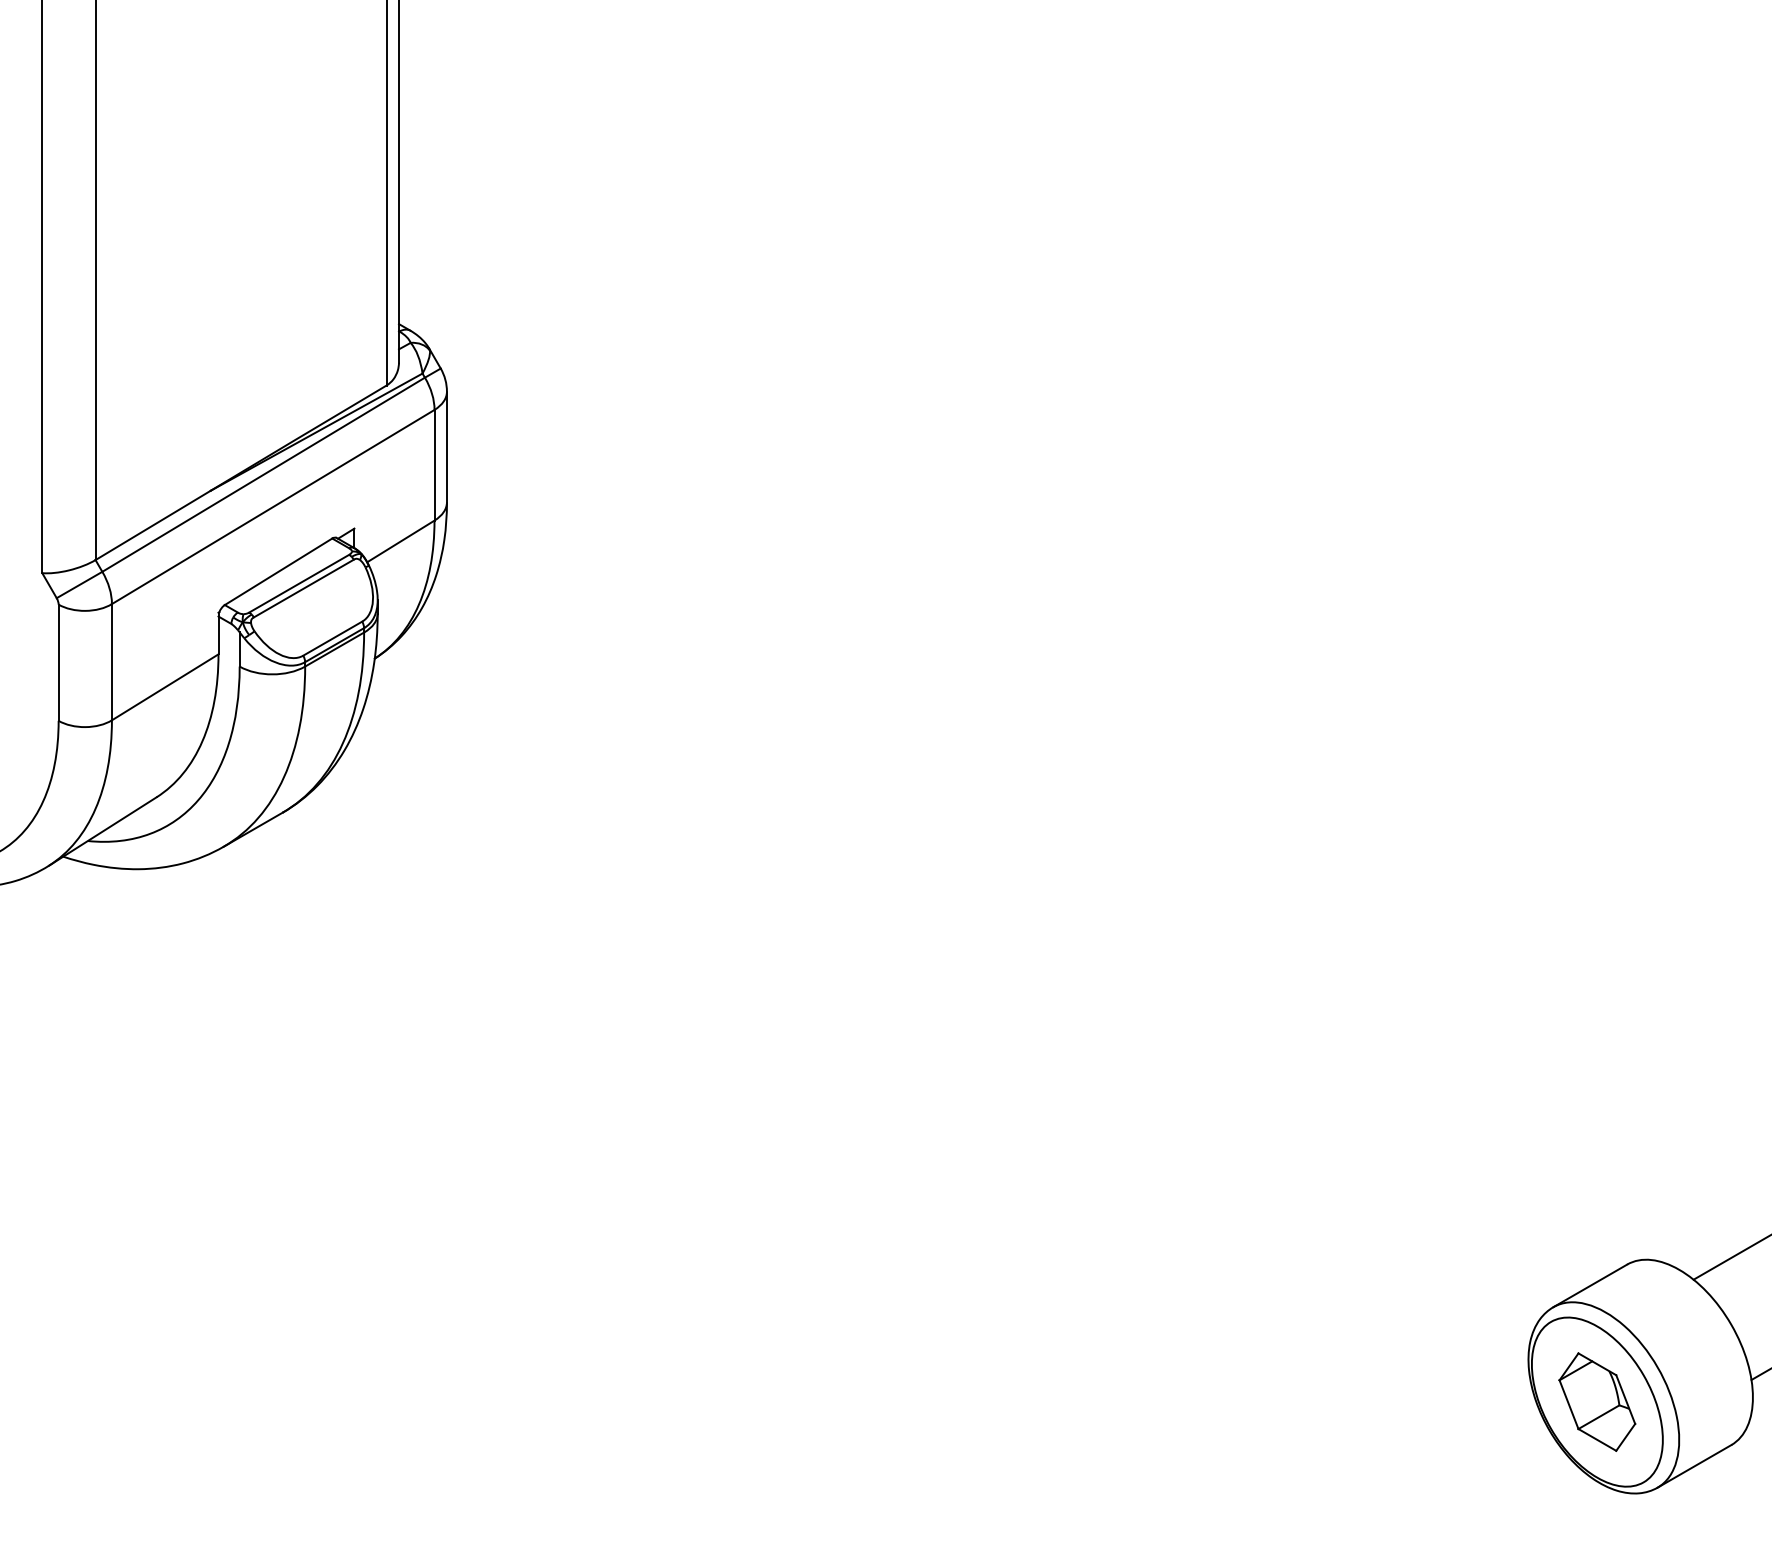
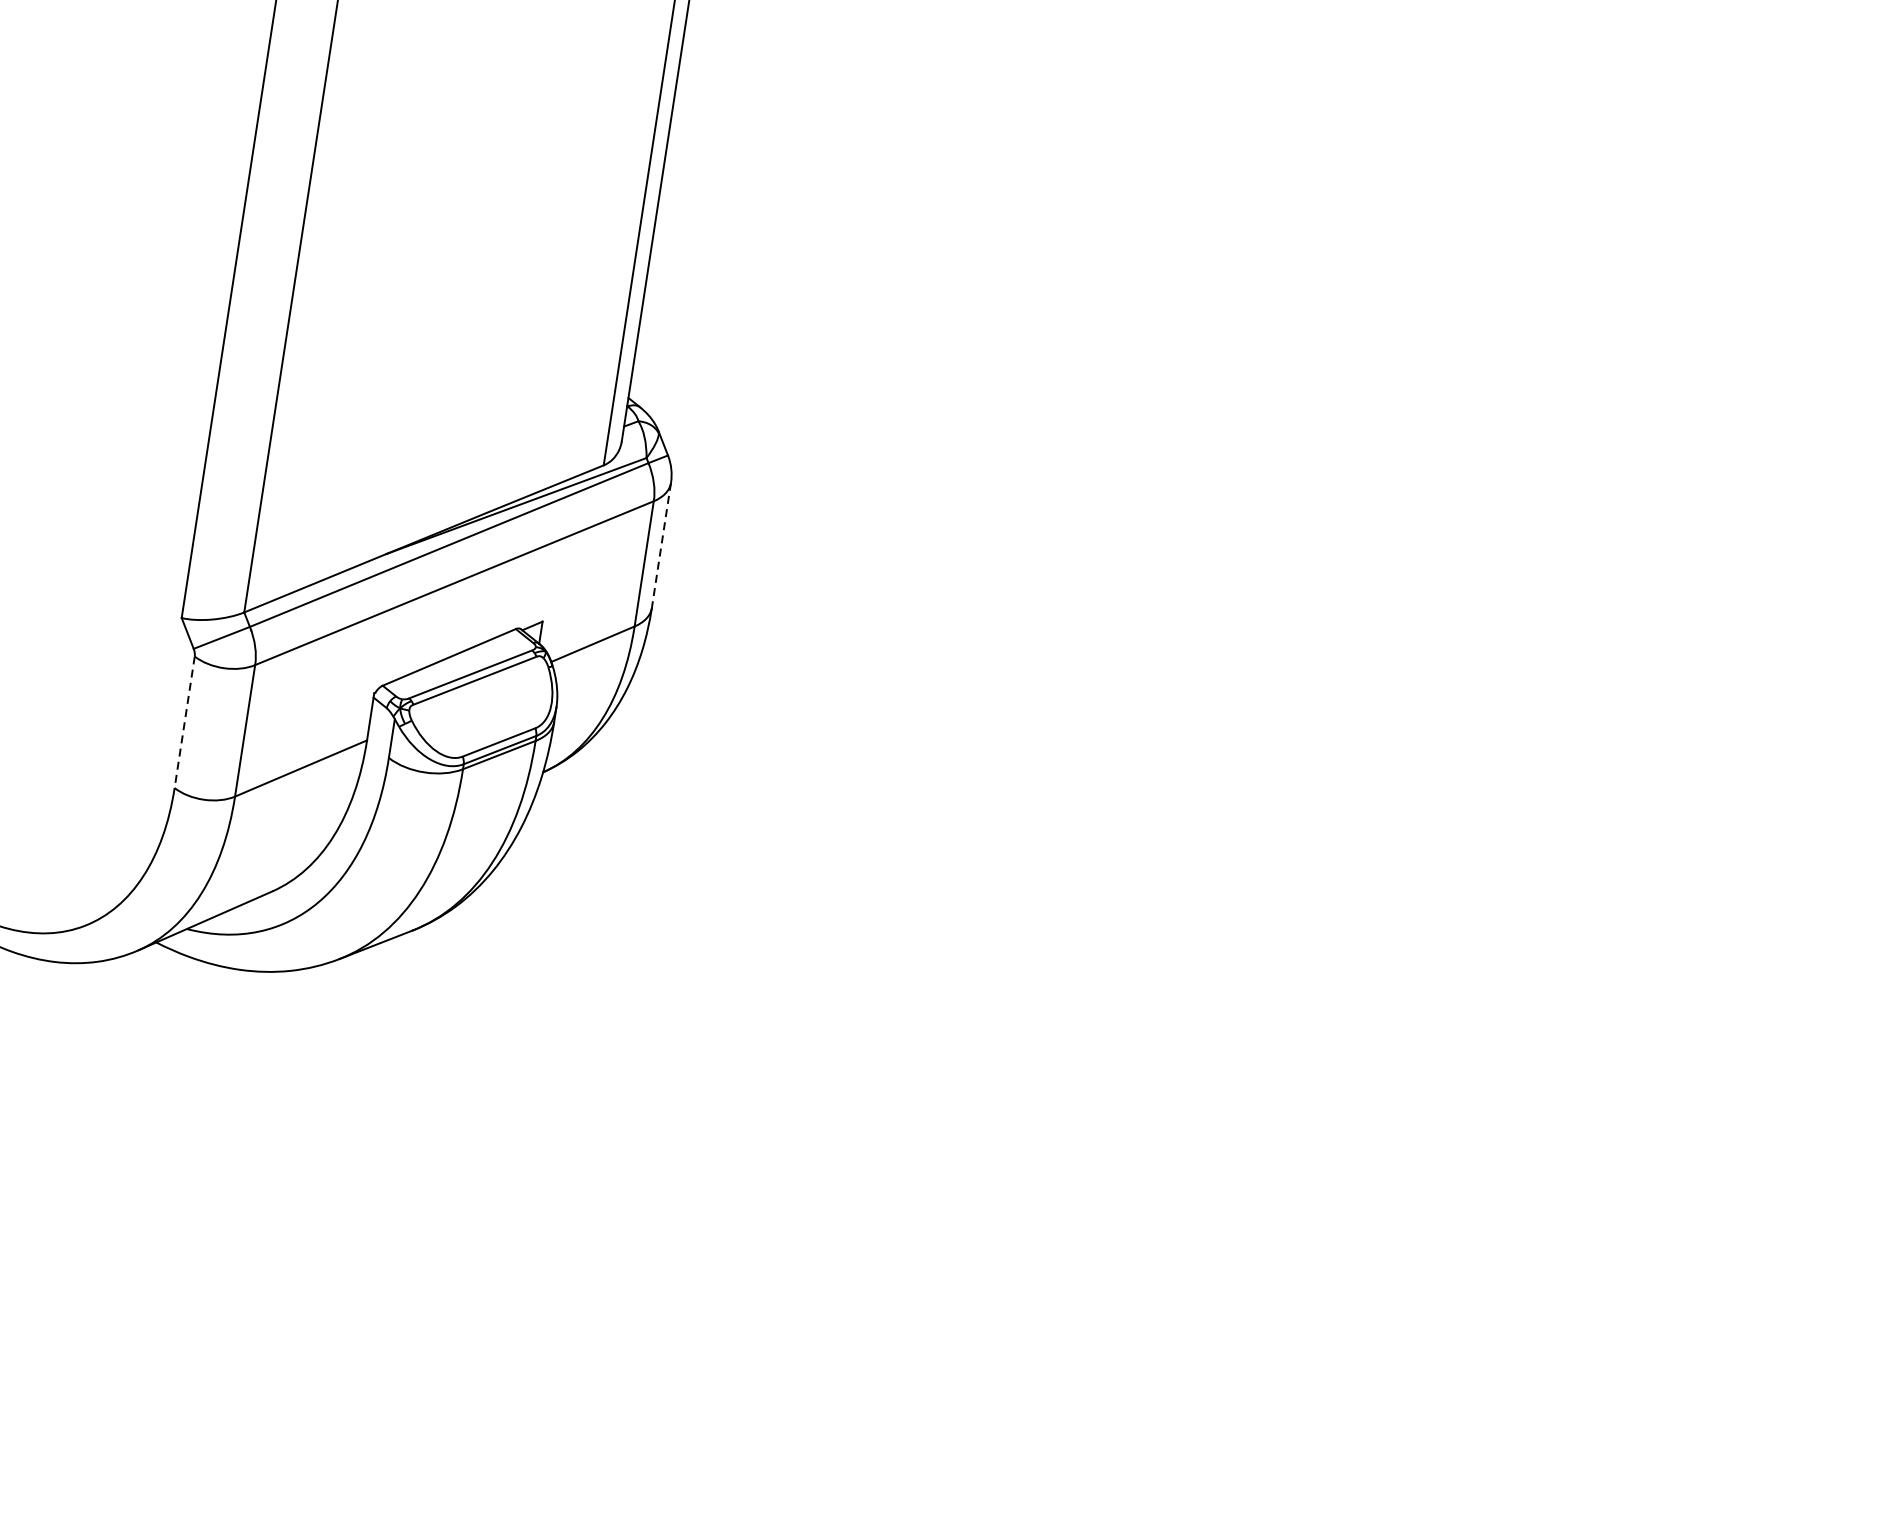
line: (446, 447) -> (660, 545), solid -> dashed
line: (58, 663) -> (184, 723), solid -> dashed

